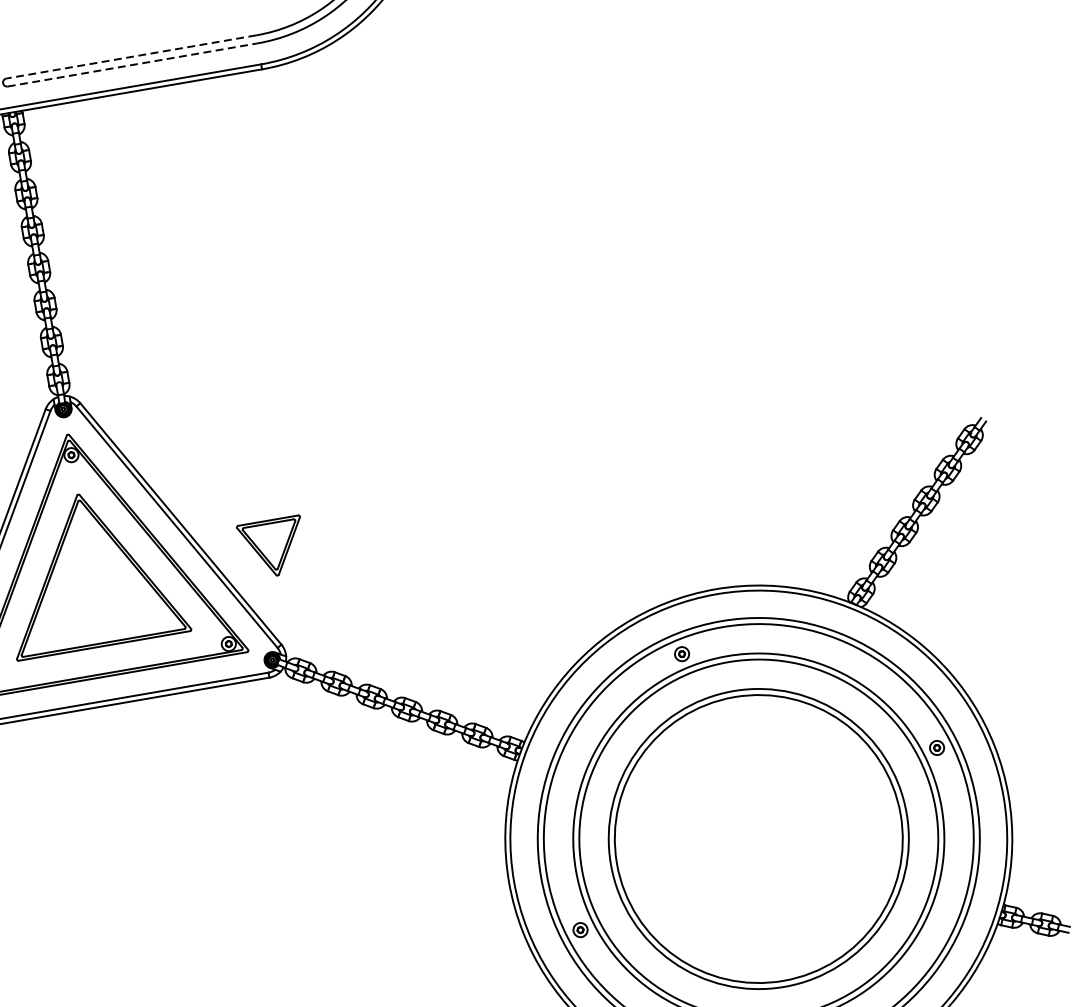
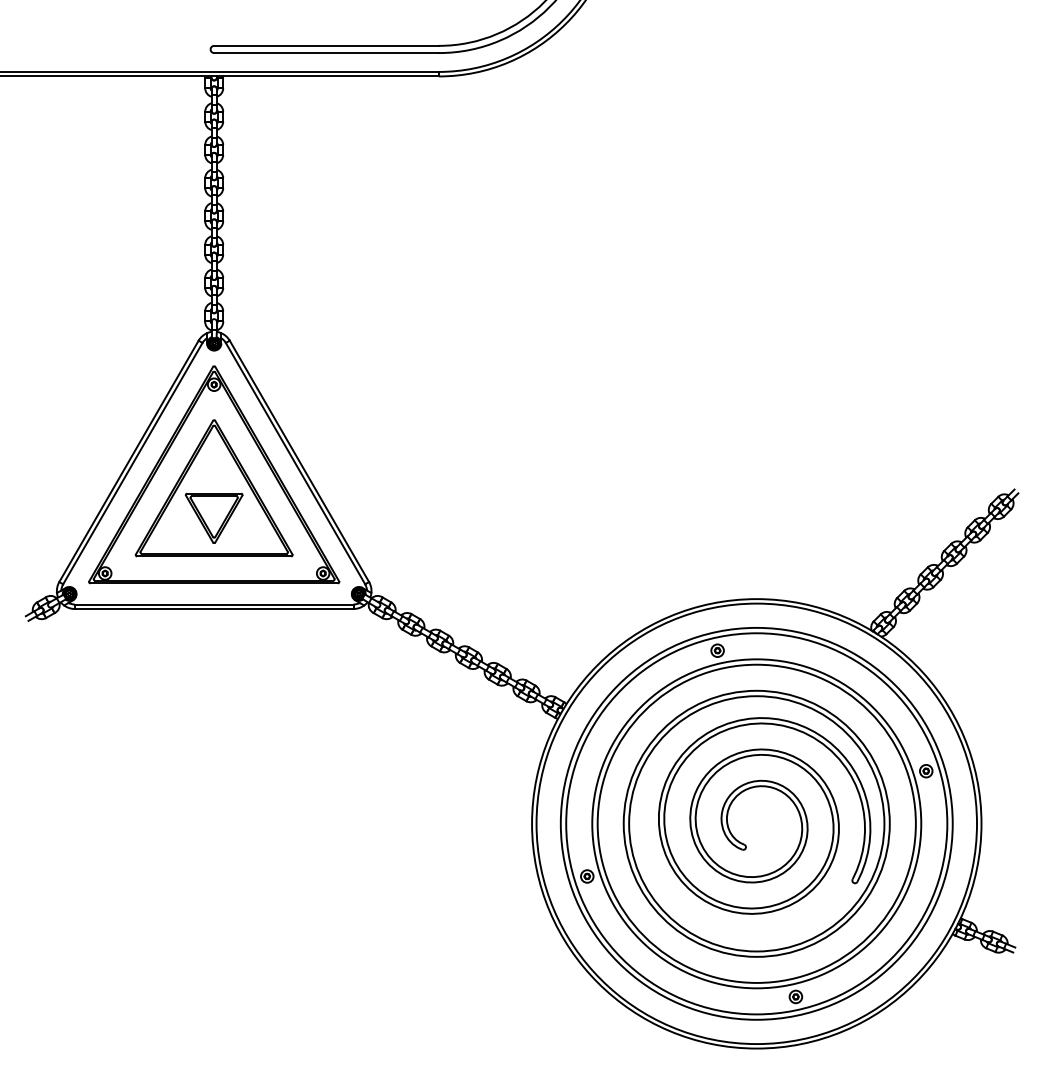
line: (131, 56) -> (326, 45), dashed -> solid
line: (133, 65) -> (327, 53), dashed -> solid
part: (273, 547) -> (214, 517), moved
part: (767, 797) -> (770, 788), added

